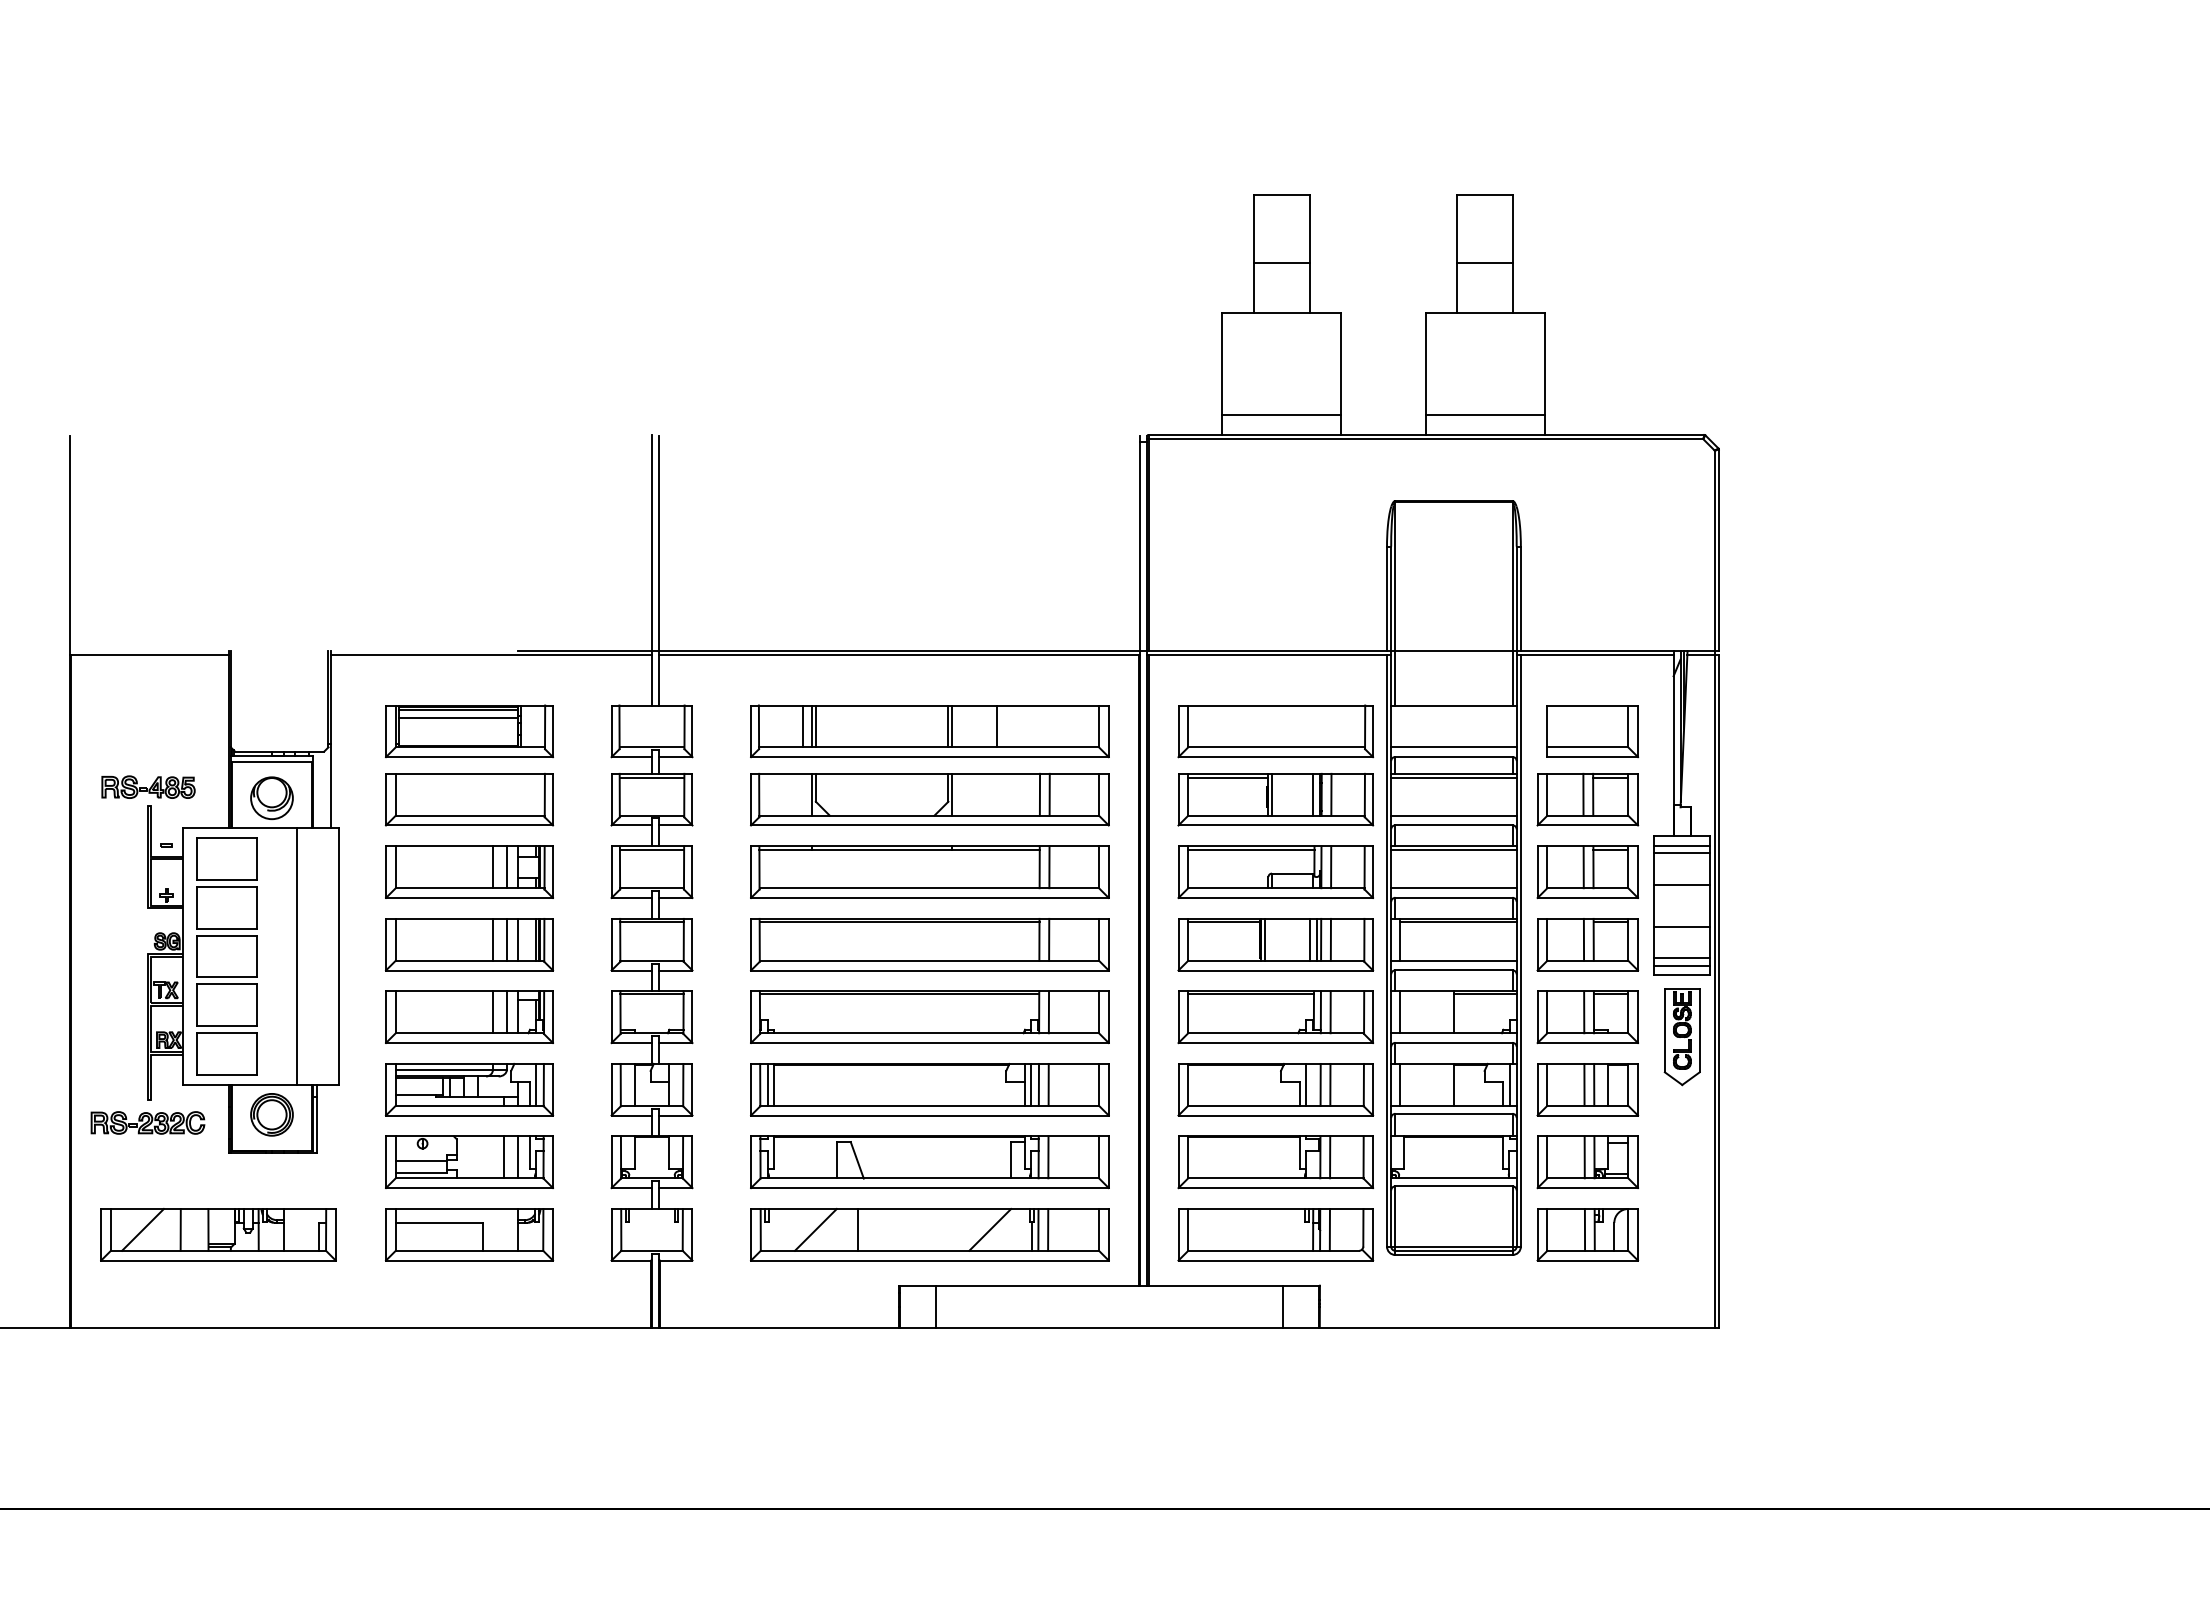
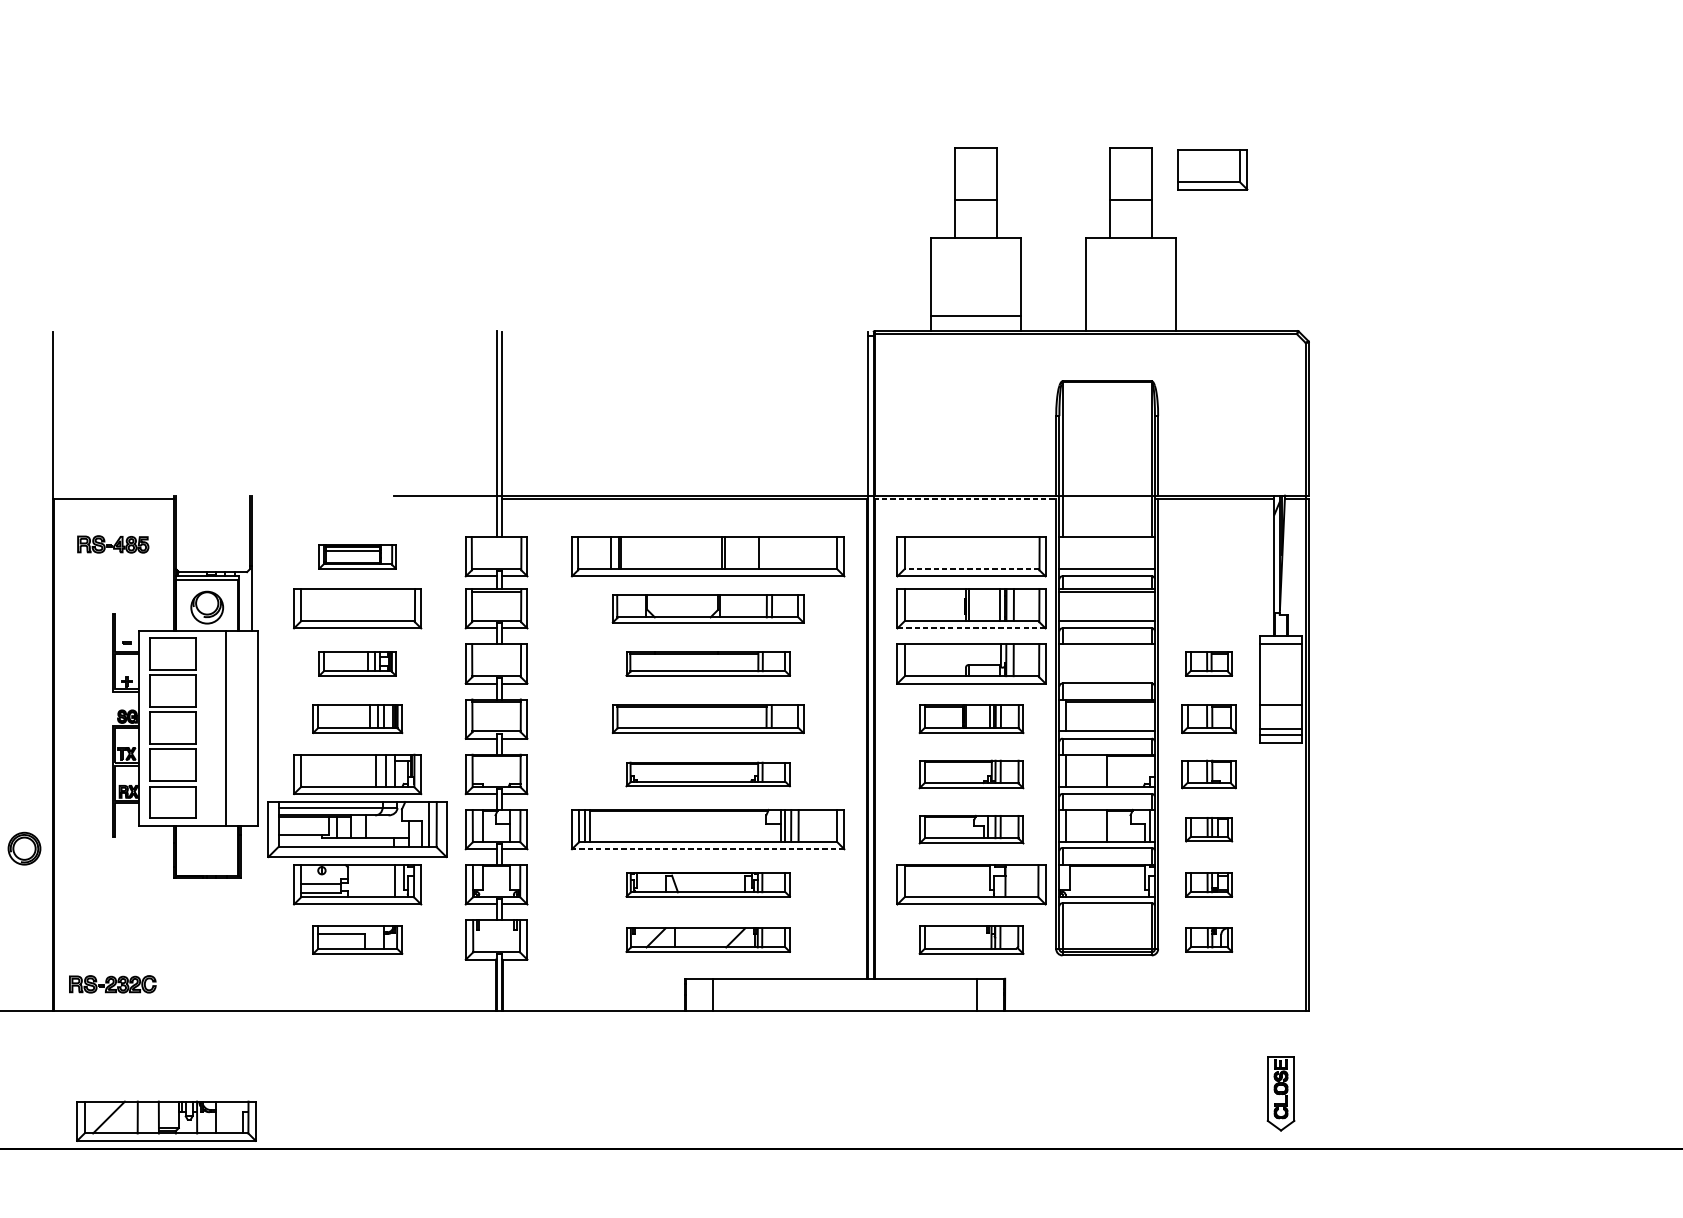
line: (1485, 414) -> (1131, 315), removed
line: (491, 655) -> (374, 498), removed
line: (1269, 655) -> (966, 498), solid -> dashed
part: (469, 731) -> (357, 556), size x0.6
part: (1592, 731) -> (1212, 170), moved
line: (1276, 747) -> (972, 569), solid -> dashed
line: (1228, 778) -> (935, 592), removed
part: (148, 786) -> (113, 543), moved
part: (929, 799) -> (707, 608), size x0.7
part: (1587, 799) -> (1208, 608), removed
line: (1275, 825) -> (971, 628), solid -> dashed
line: (651, 849) -> (496, 646), removed
line: (1251, 849) -> (953, 646), removed
line: (1453, 849) -> (1106, 646), removed
line: (1682, 853) -> (1281, 649), removed
part: (469, 871) -> (357, 663), size x0.6
part: (929, 871) -> (707, 663), size x0.6
part: (1587, 871) -> (1208, 663), size x0.6
line: (1682, 884) -> (1281, 673), removed
line: (1453, 888) -> (1106, 676), removed
part: (469, 944) -> (357, 719), size x0.7
part: (929, 944) -> (707, 719), size x0.7
part: (1275, 944) -> (971, 719), size x0.7
part: (1587, 944) -> (1208, 719), size x0.7
part: (929, 1017) -> (707, 774), size x0.6
part: (1275, 1017) -> (971, 774), size x0.7
part: (1587, 1017) -> (1208, 774), size x0.7
part: (1681, 1037) -> (1280, 1094), moved
part: (469, 1089) -> (357, 829), size x1.4
part: (1275, 1089) -> (971, 829), size x0.7
part: (1587, 1089) -> (1208, 829), size x0.6
part: (271, 1114) -> (24, 848), moved
line: (929, 1115) -> (707, 849), solid -> dashed
part: (147, 1122) -> (112, 983), moved
line: (504, 1157) -> (384, 881), removed
line: (1330, 1157) -> (1013, 881), removed
part: (929, 1162) -> (707, 885), size x0.6
part: (1587, 1162) -> (1208, 885), size x0.6
part: (218, 1234) -> (166, 1121), moved
part: (469, 1234) -> (357, 939), size x0.7
part: (929, 1234) -> (707, 939), size x0.6
part: (1275, 1234) -> (971, 939), size x0.7
part: (1587, 1234) -> (1208, 939), size x0.6

